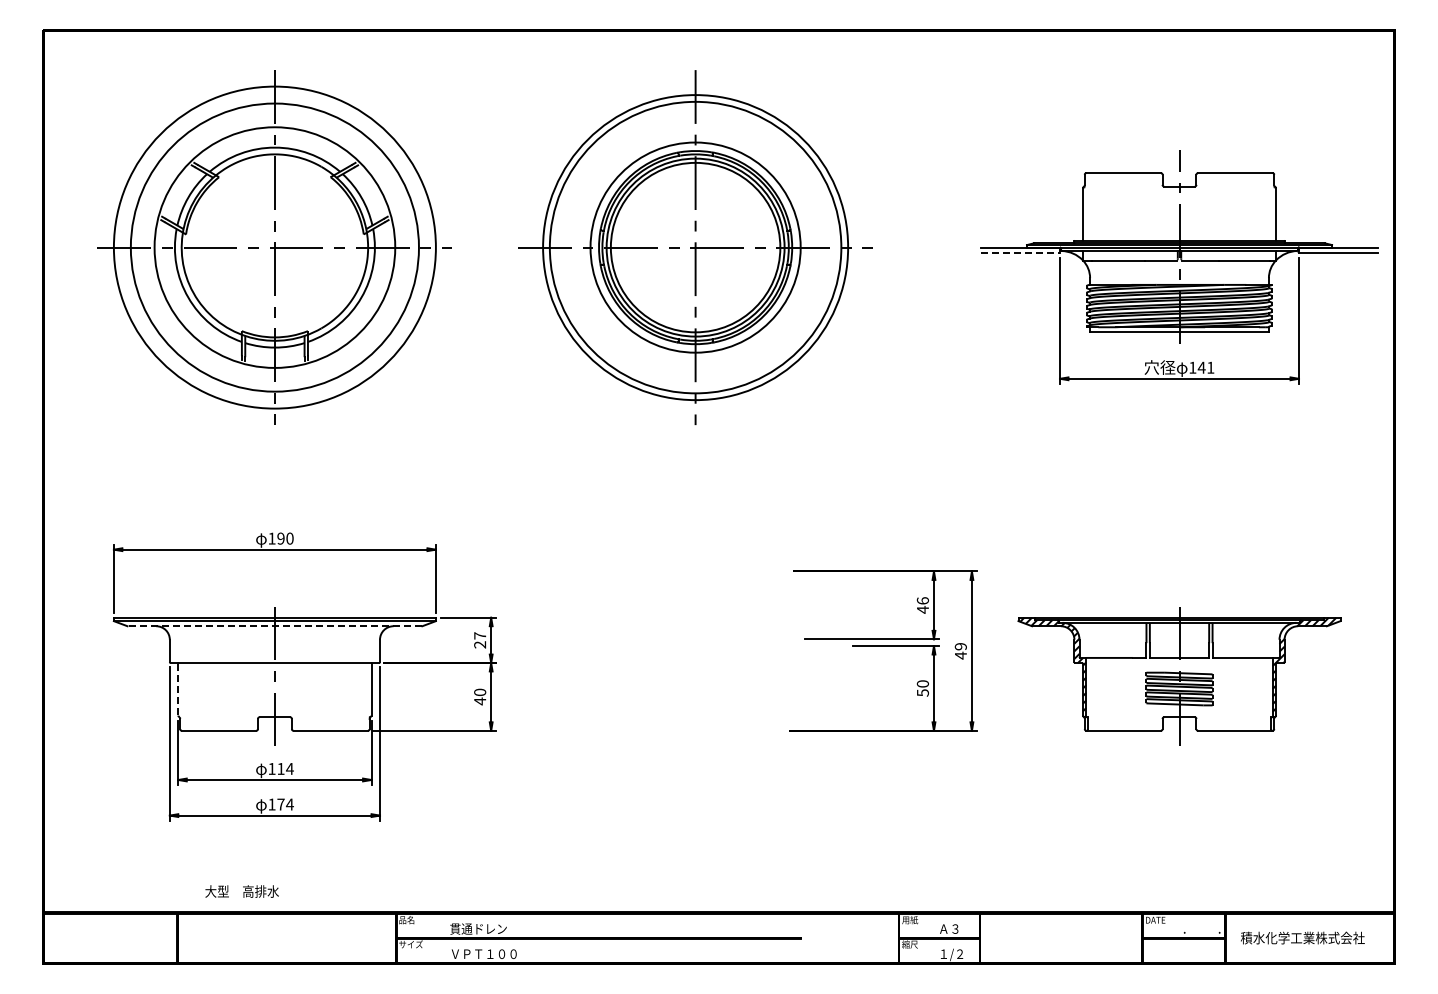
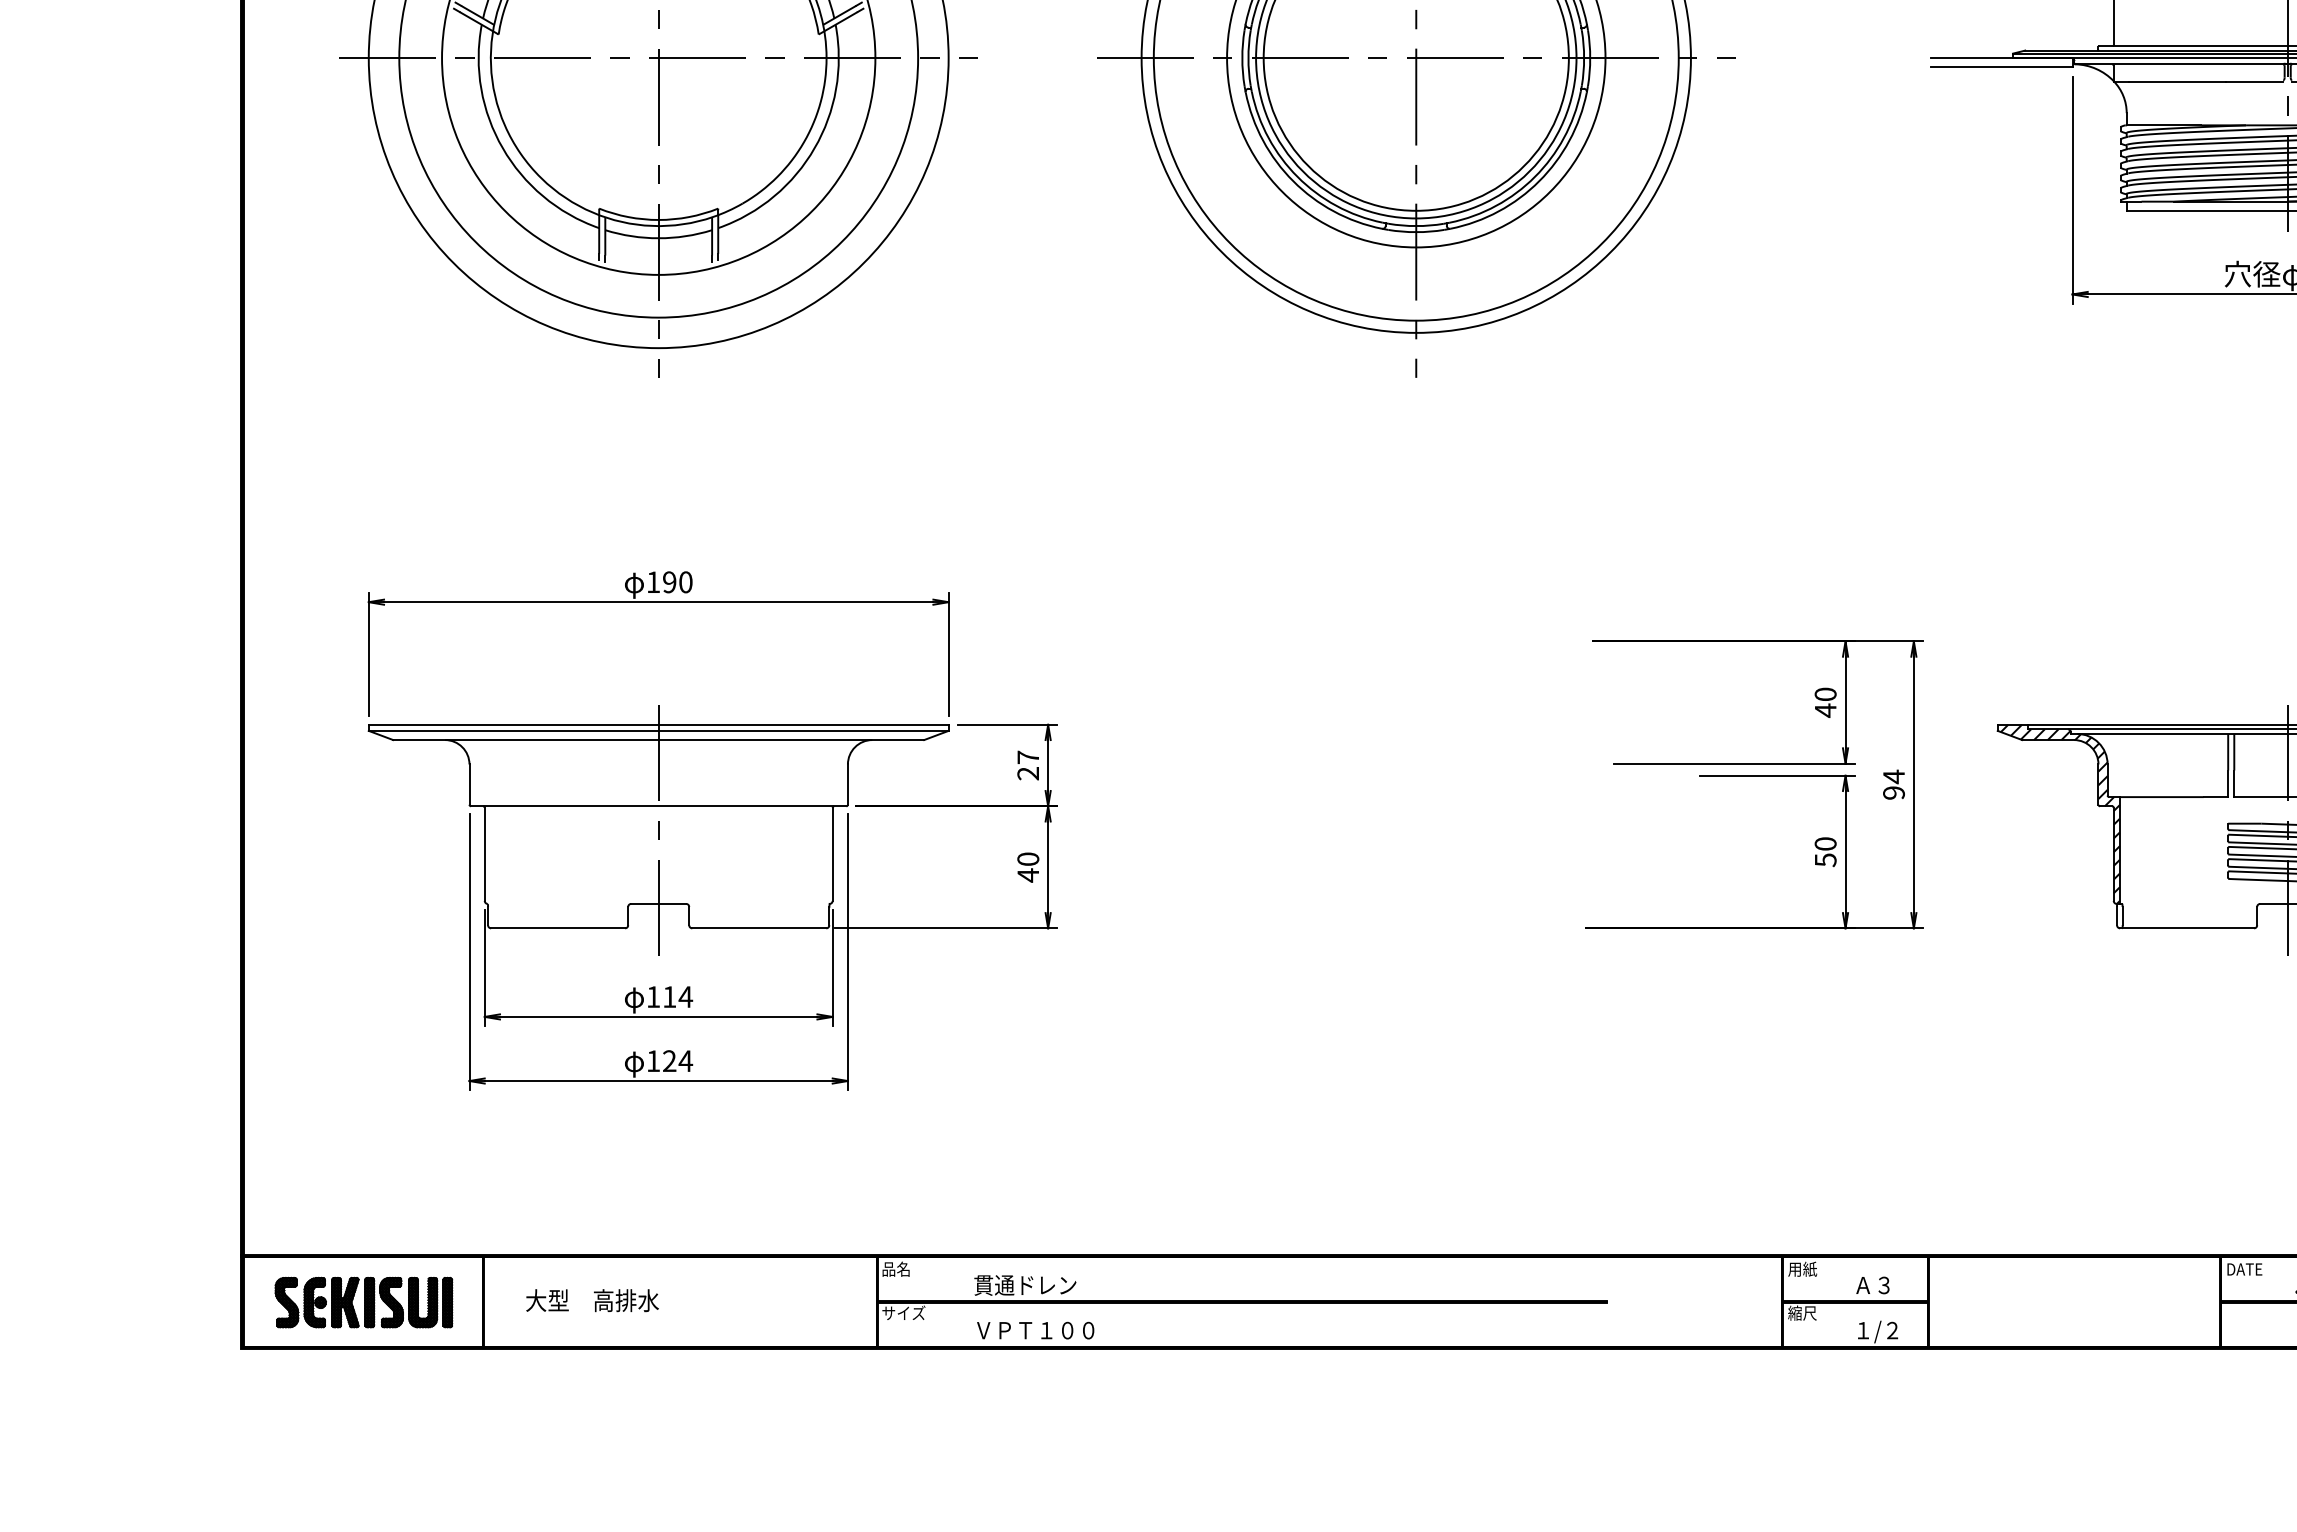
line: (1021, 252) -> (2003, 67), dashed -> solid
text: (922, 600) -> (1824, 693), 46 -> 40
line: (274, 626) -> (657, 740), dashed -> solid
text: (960, 650) -> (1893, 783), 49 -> 94
line: (178, 689) -> (485, 853), dashed -> solid
text: (280, 804) -> (668, 1061), 174 -> 124
text: (241, 891) -> (591, 1300), moved
part: (111, 938) -> (364, 1302), added

